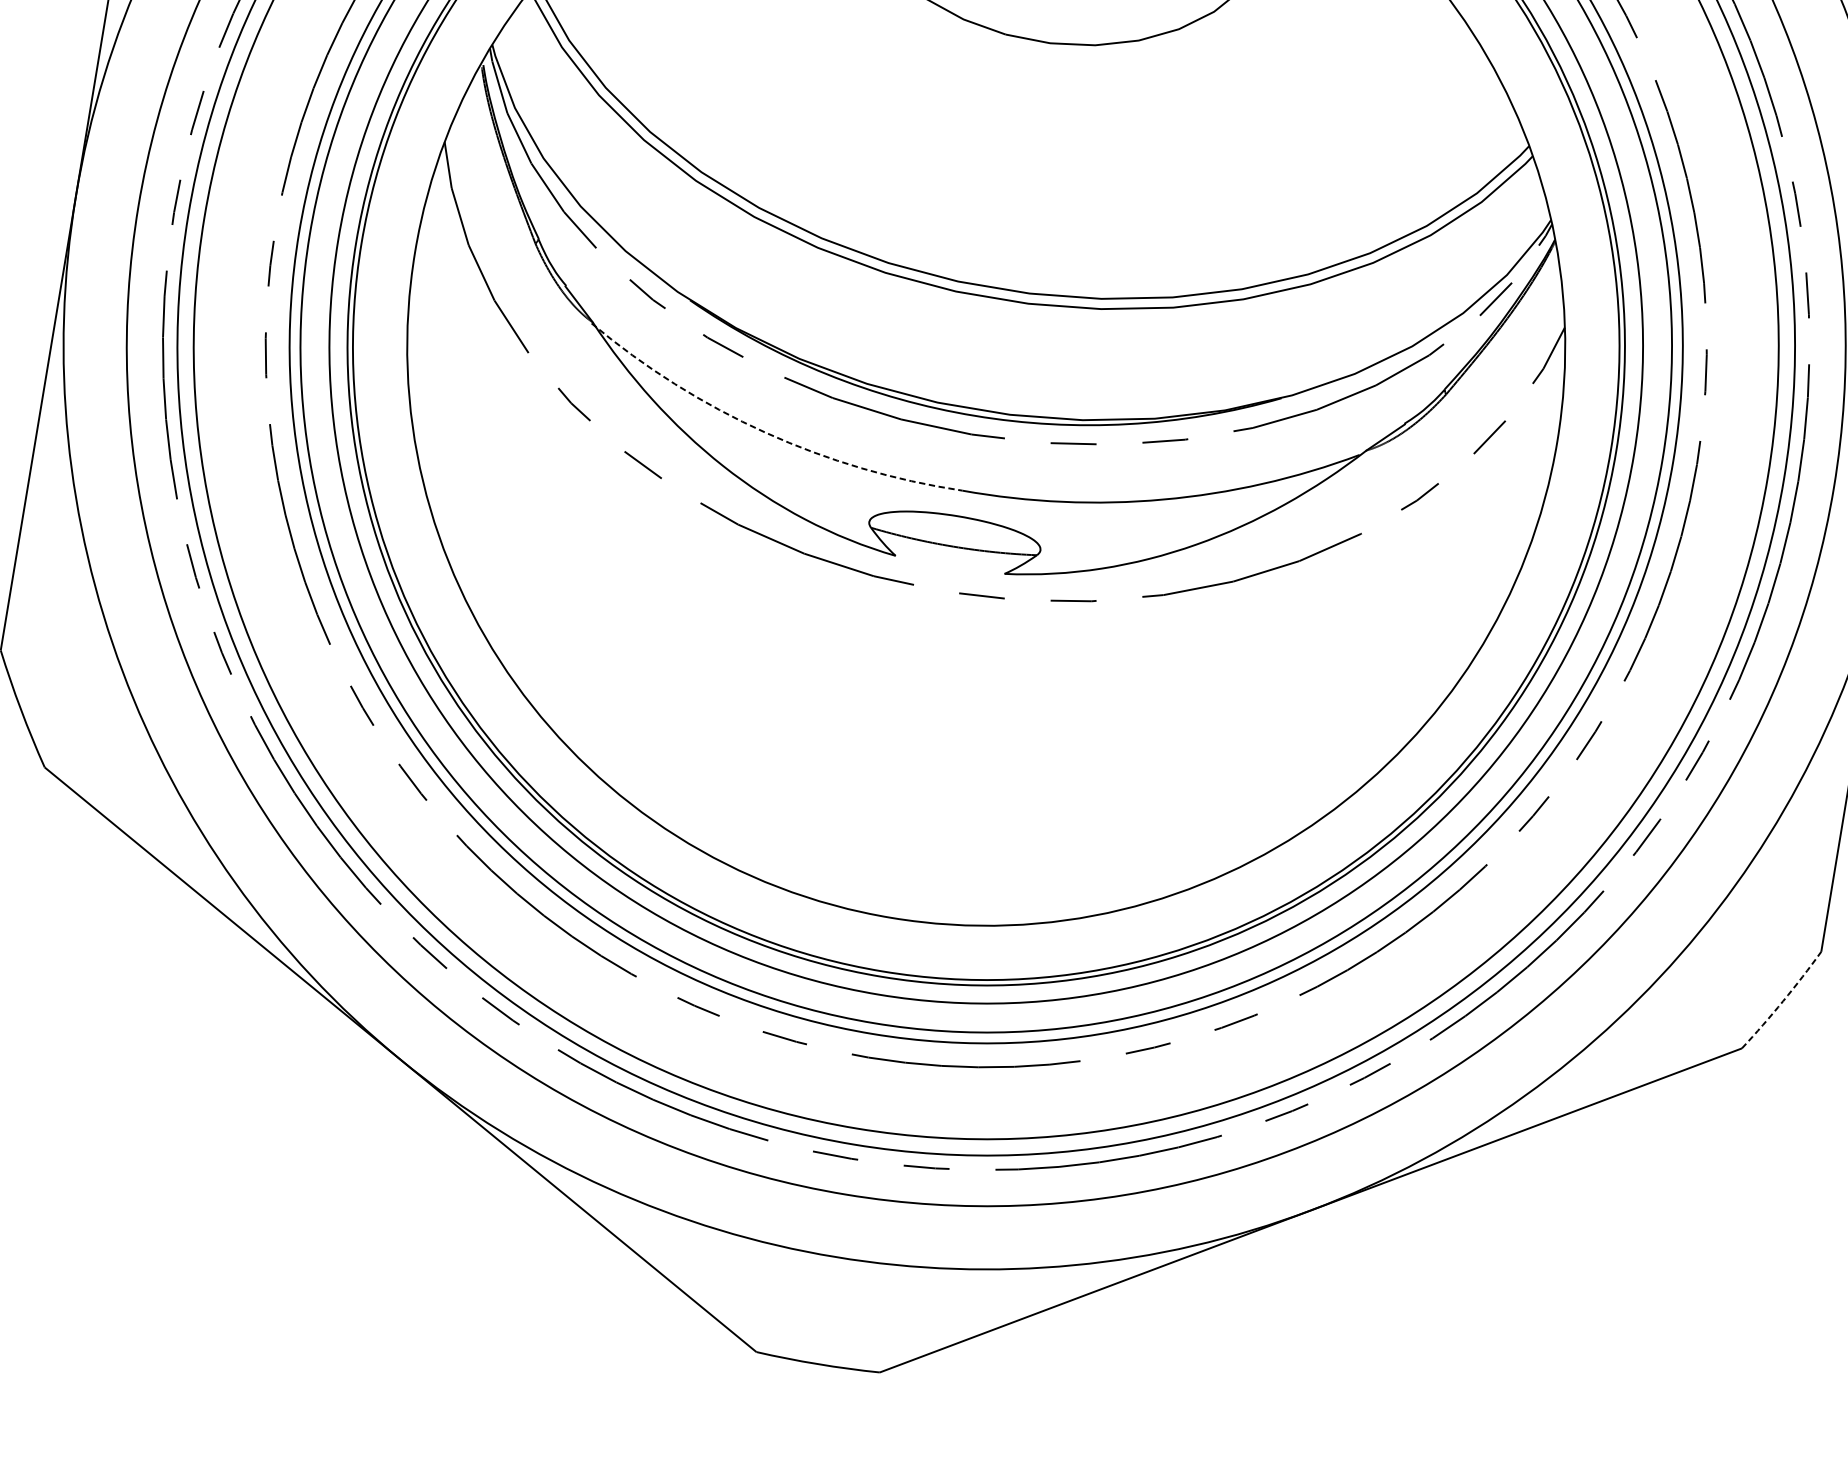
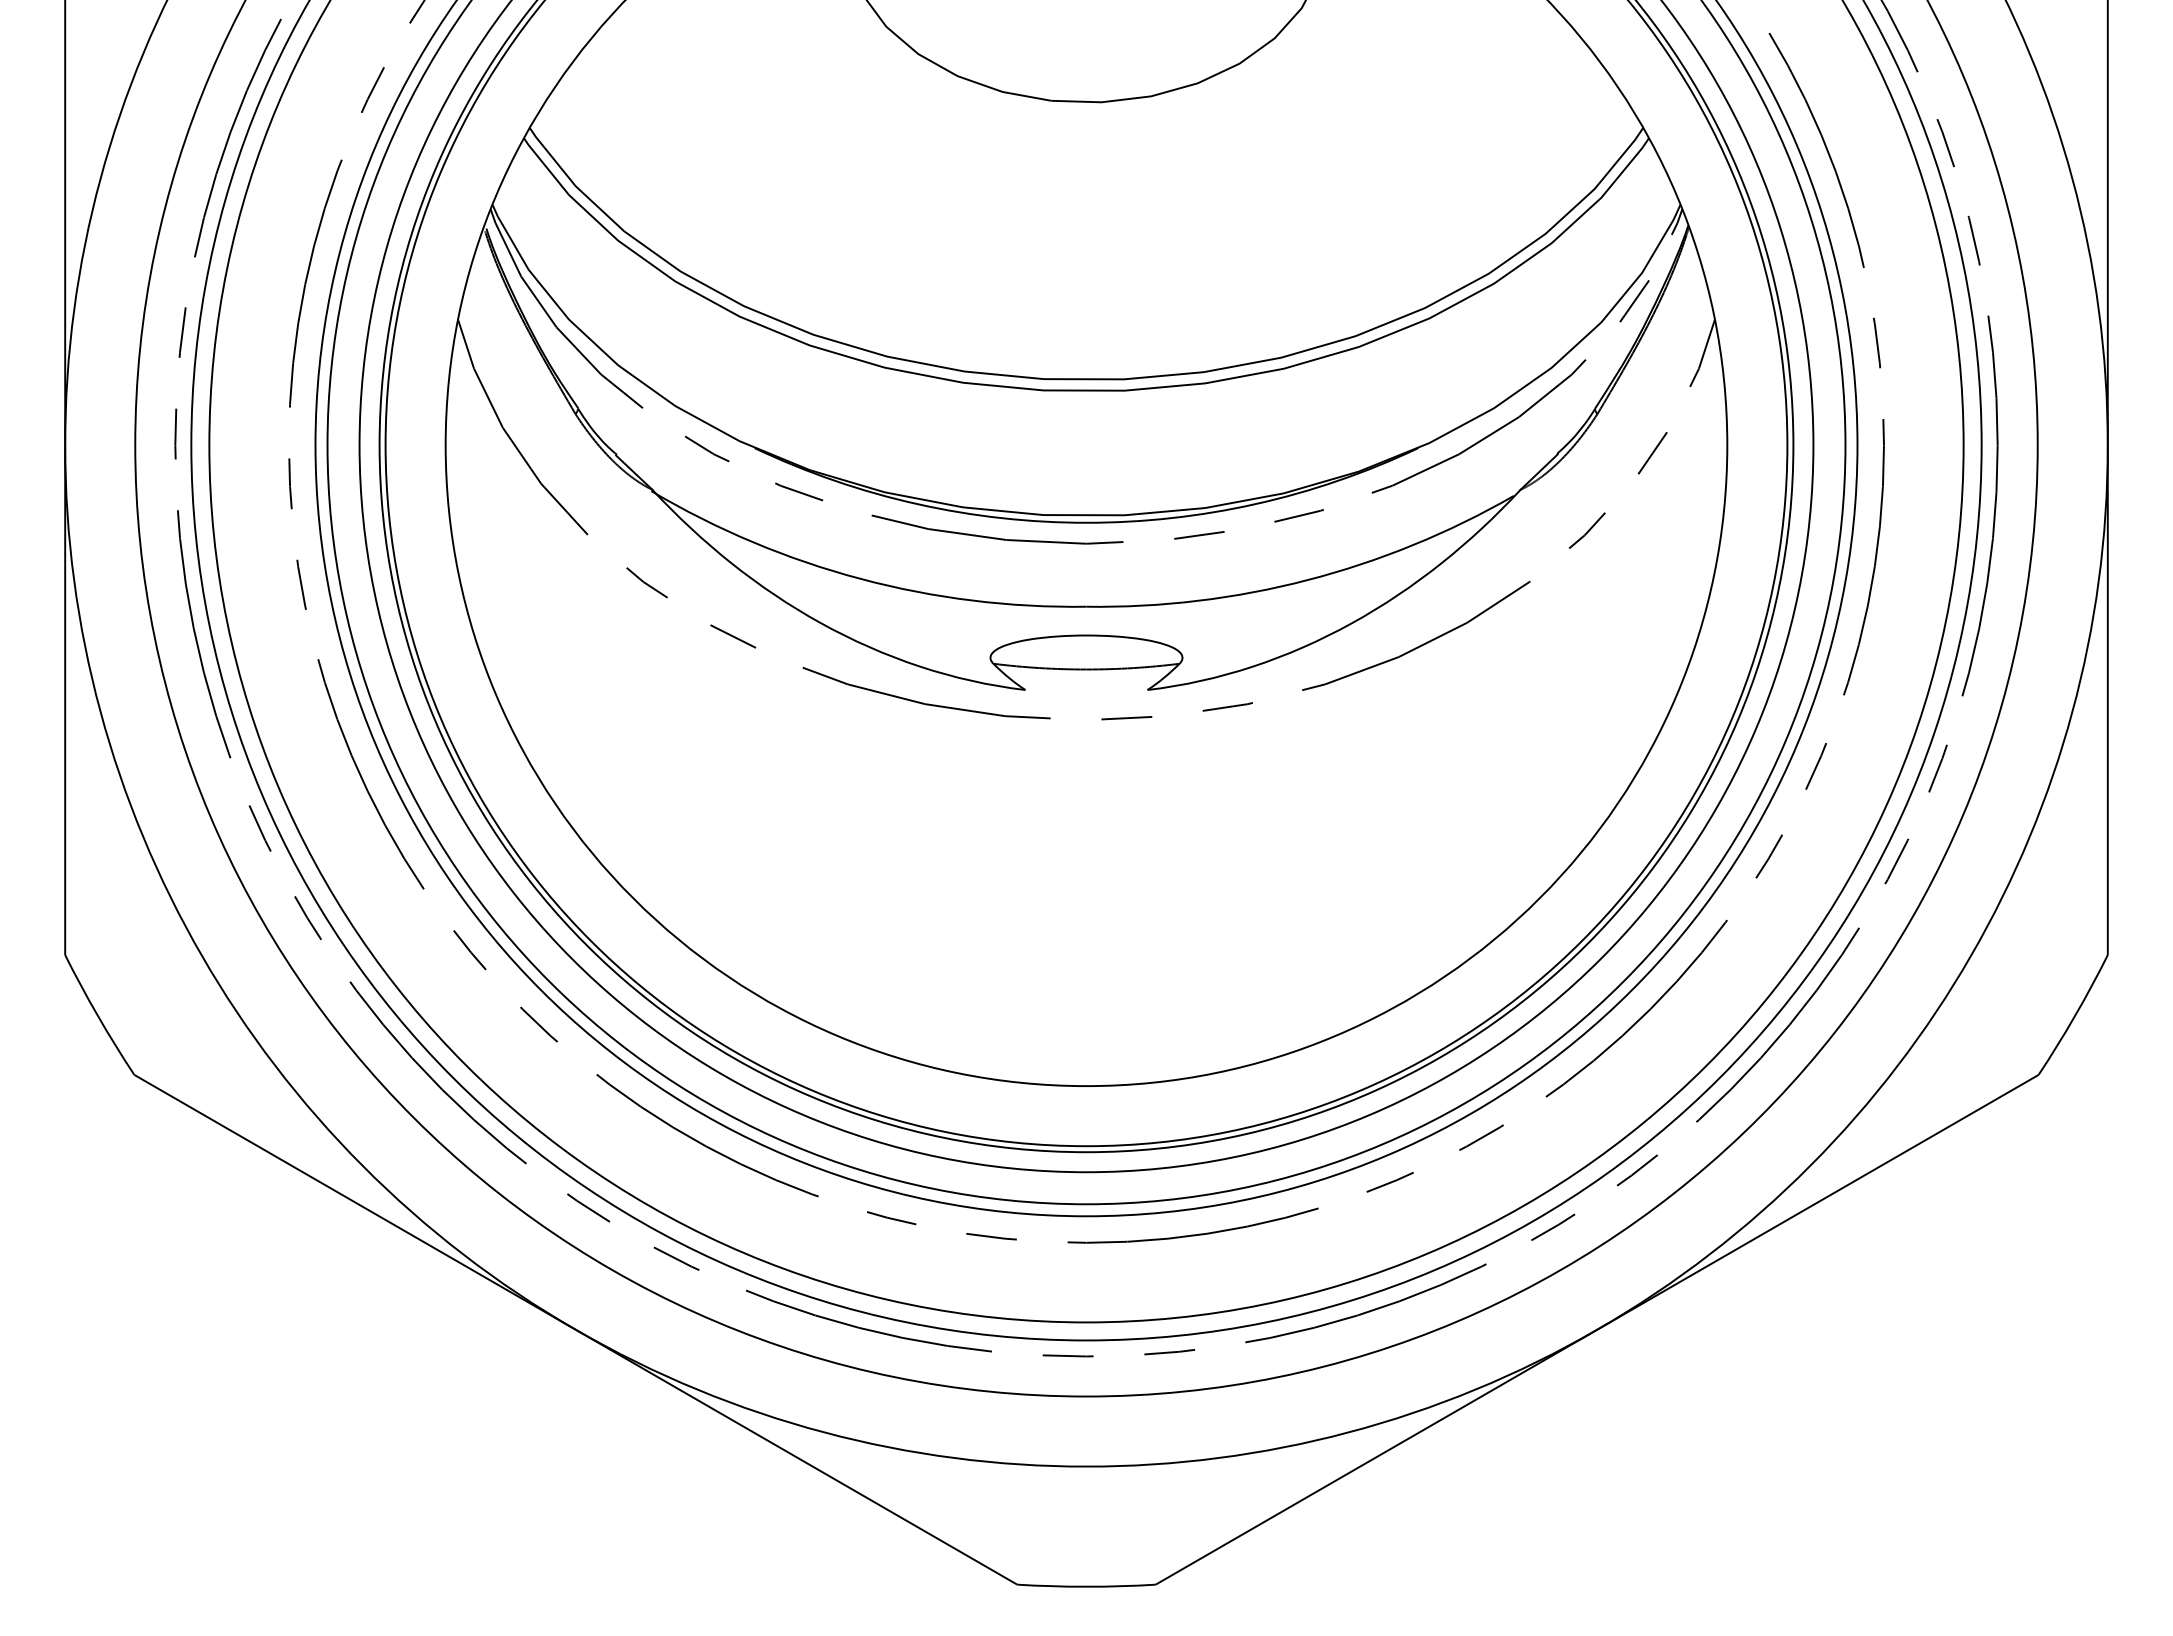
arc: (765, 432) -> (860, 578), dashed -> solid
arc: (1783, 1001) -> (2075, 1016), dashed -> solid

